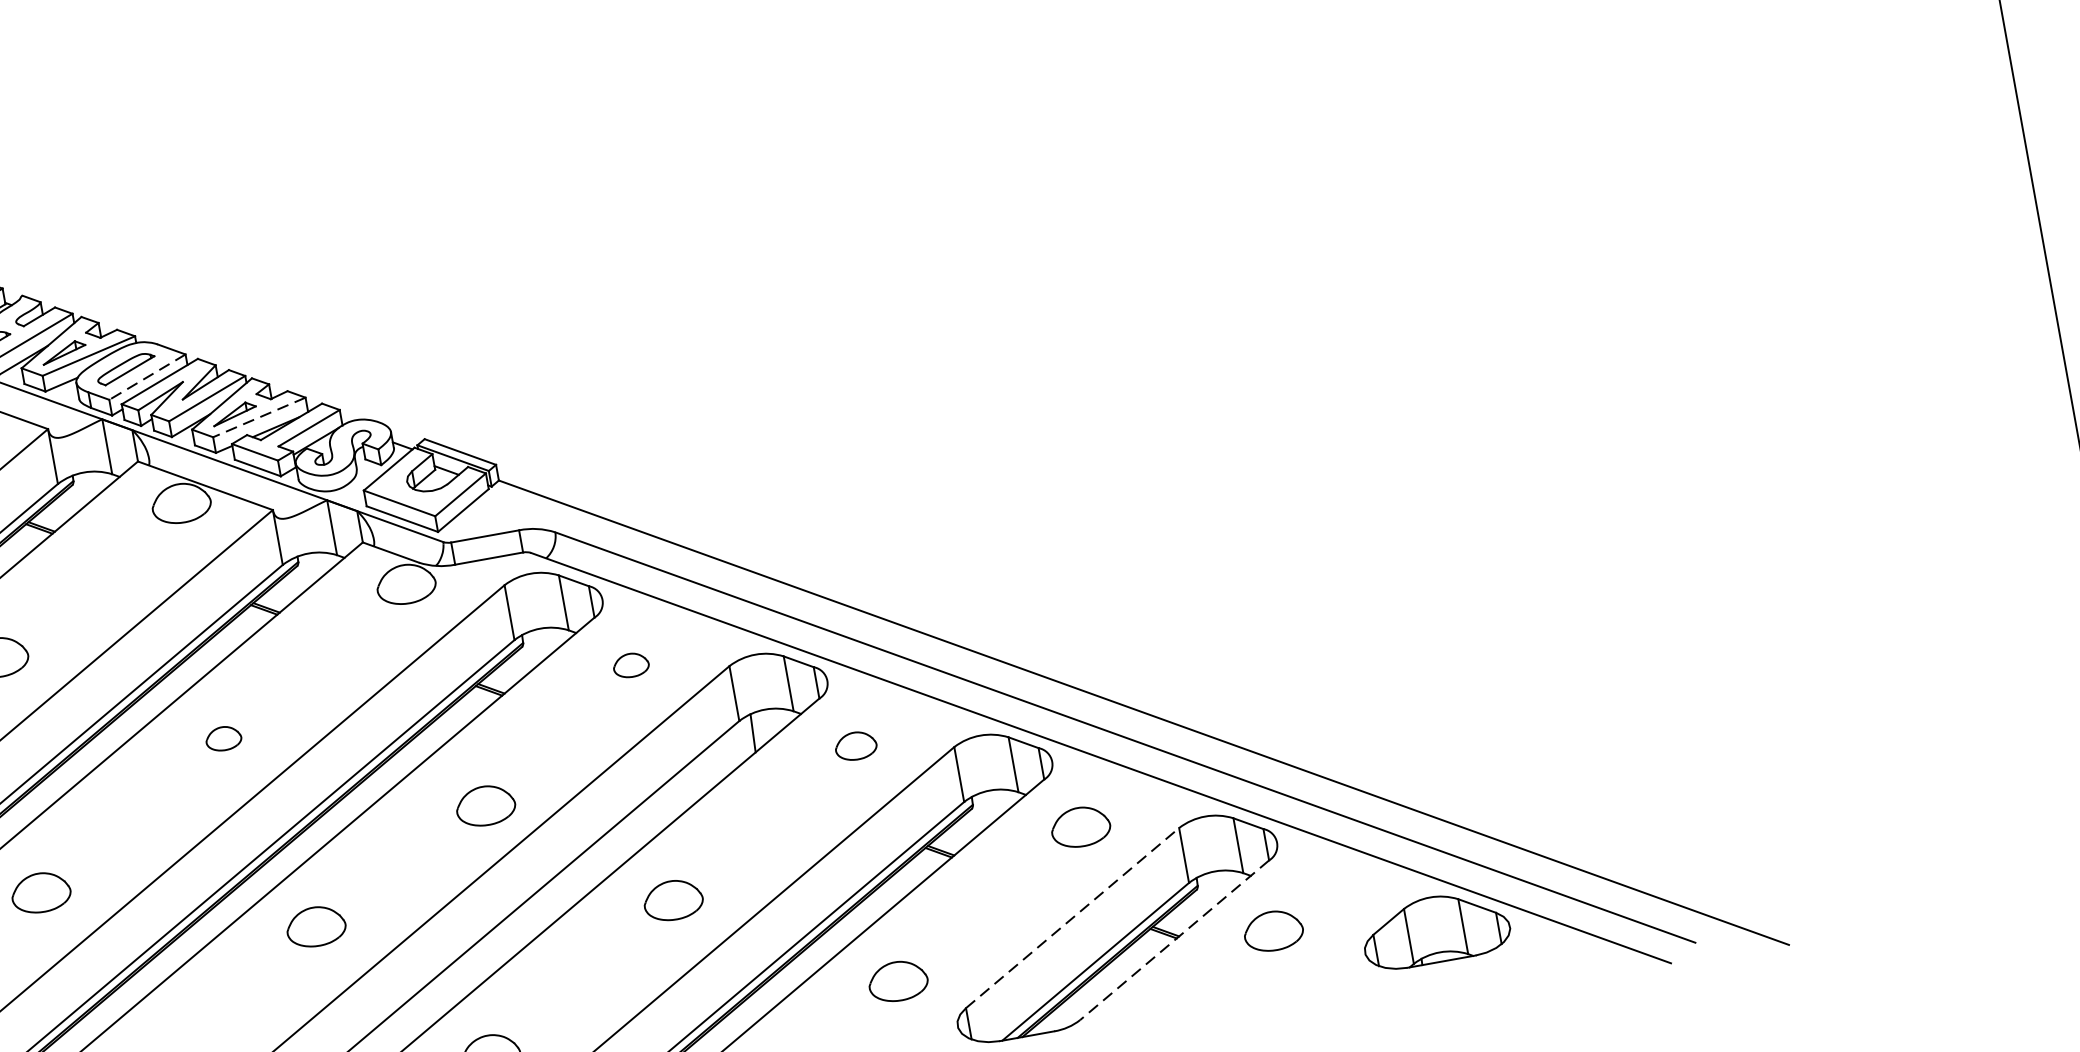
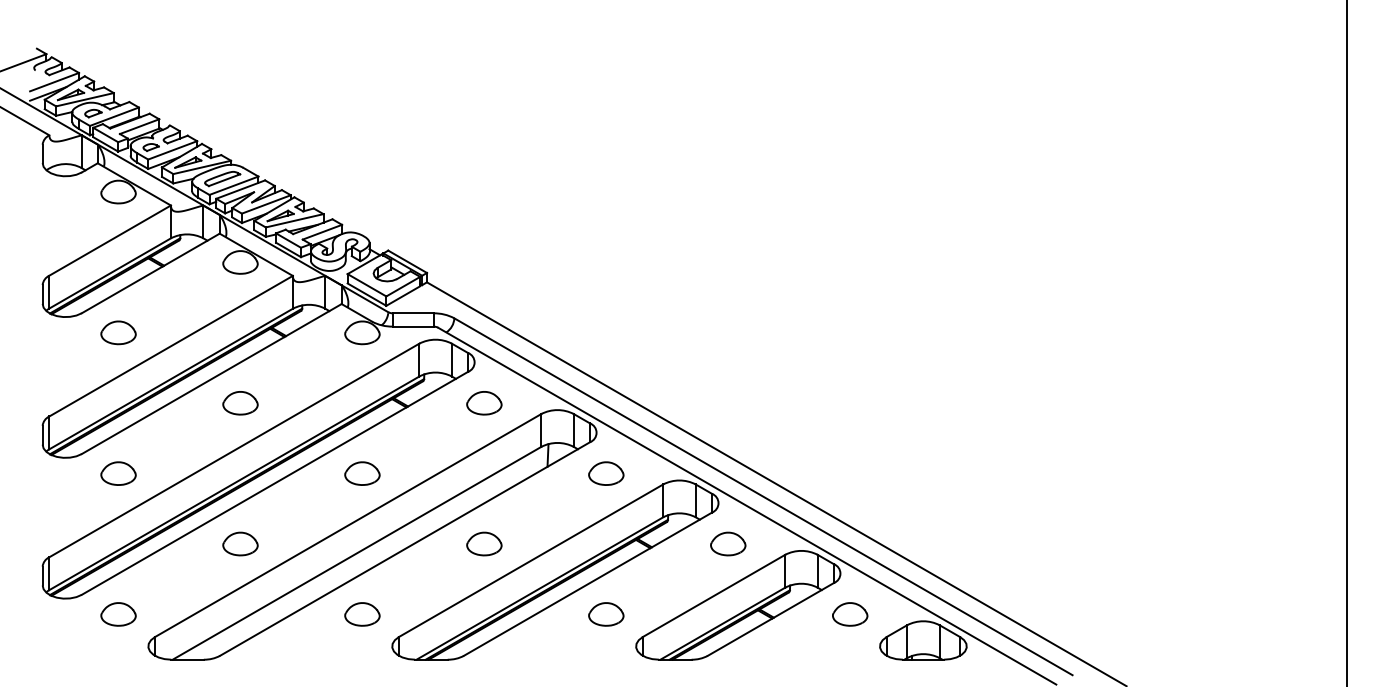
line: (146, 376) -> (233, 185), dashed -> solid
line: (258, 417) -> (294, 220), dashed -> solid
part: (631, 665) -> (484, 403), size x1.67
part: (223, 738) -> (240, 403), size x1.67
part: (856, 745) -> (606, 473), size x1.43
part: (485, 805) -> (362, 473), moved
line: (1073, 917) -> (714, 595), dashed -> solid
part: (316, 925) -> (240, 543), moved
part: (1274, 931) -> (850, 614), moved
line: (1174, 940) -> (770, 619), dashed -> solid

